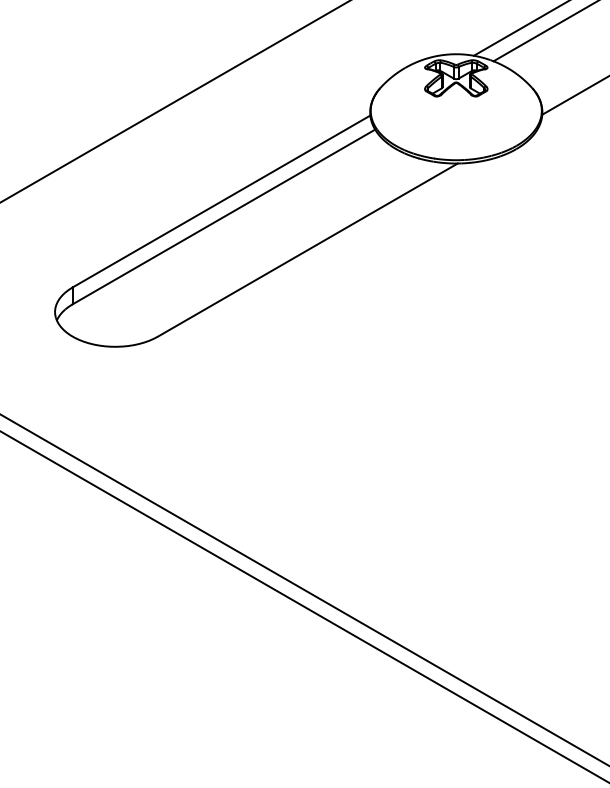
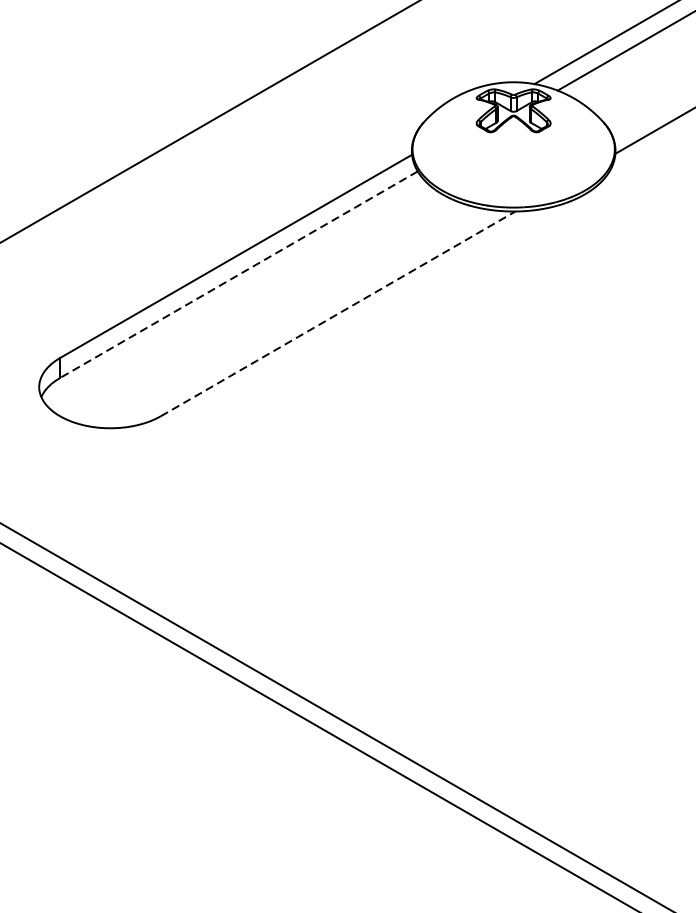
line: (223, 216) -> (238, 274), solid -> dashed
line: (308, 249) -> (338, 313), solid -> dashed

